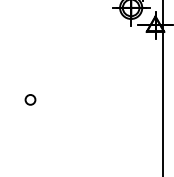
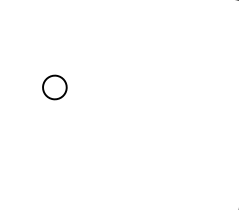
circle: (30, 99) -> (54, 86), size x1.6

